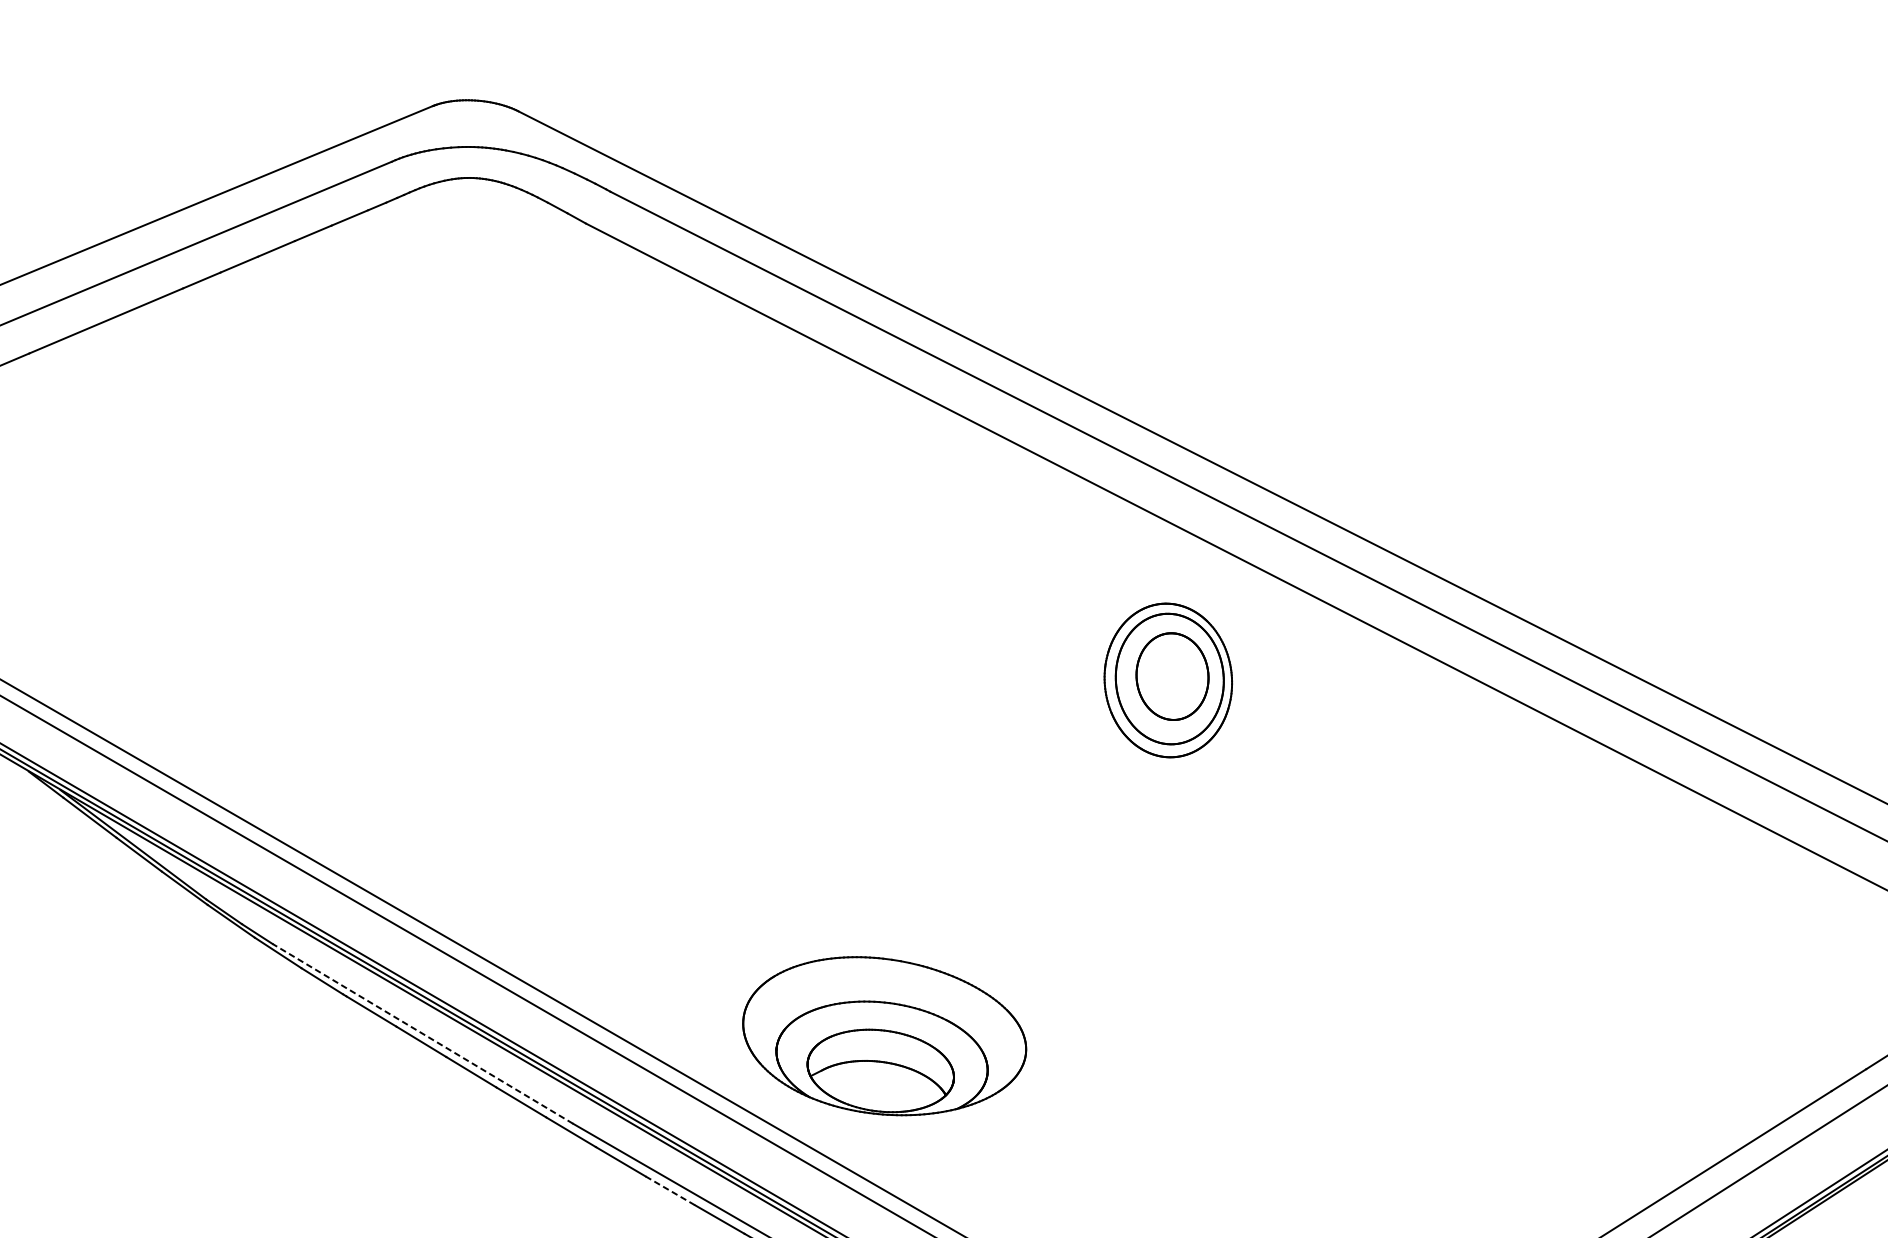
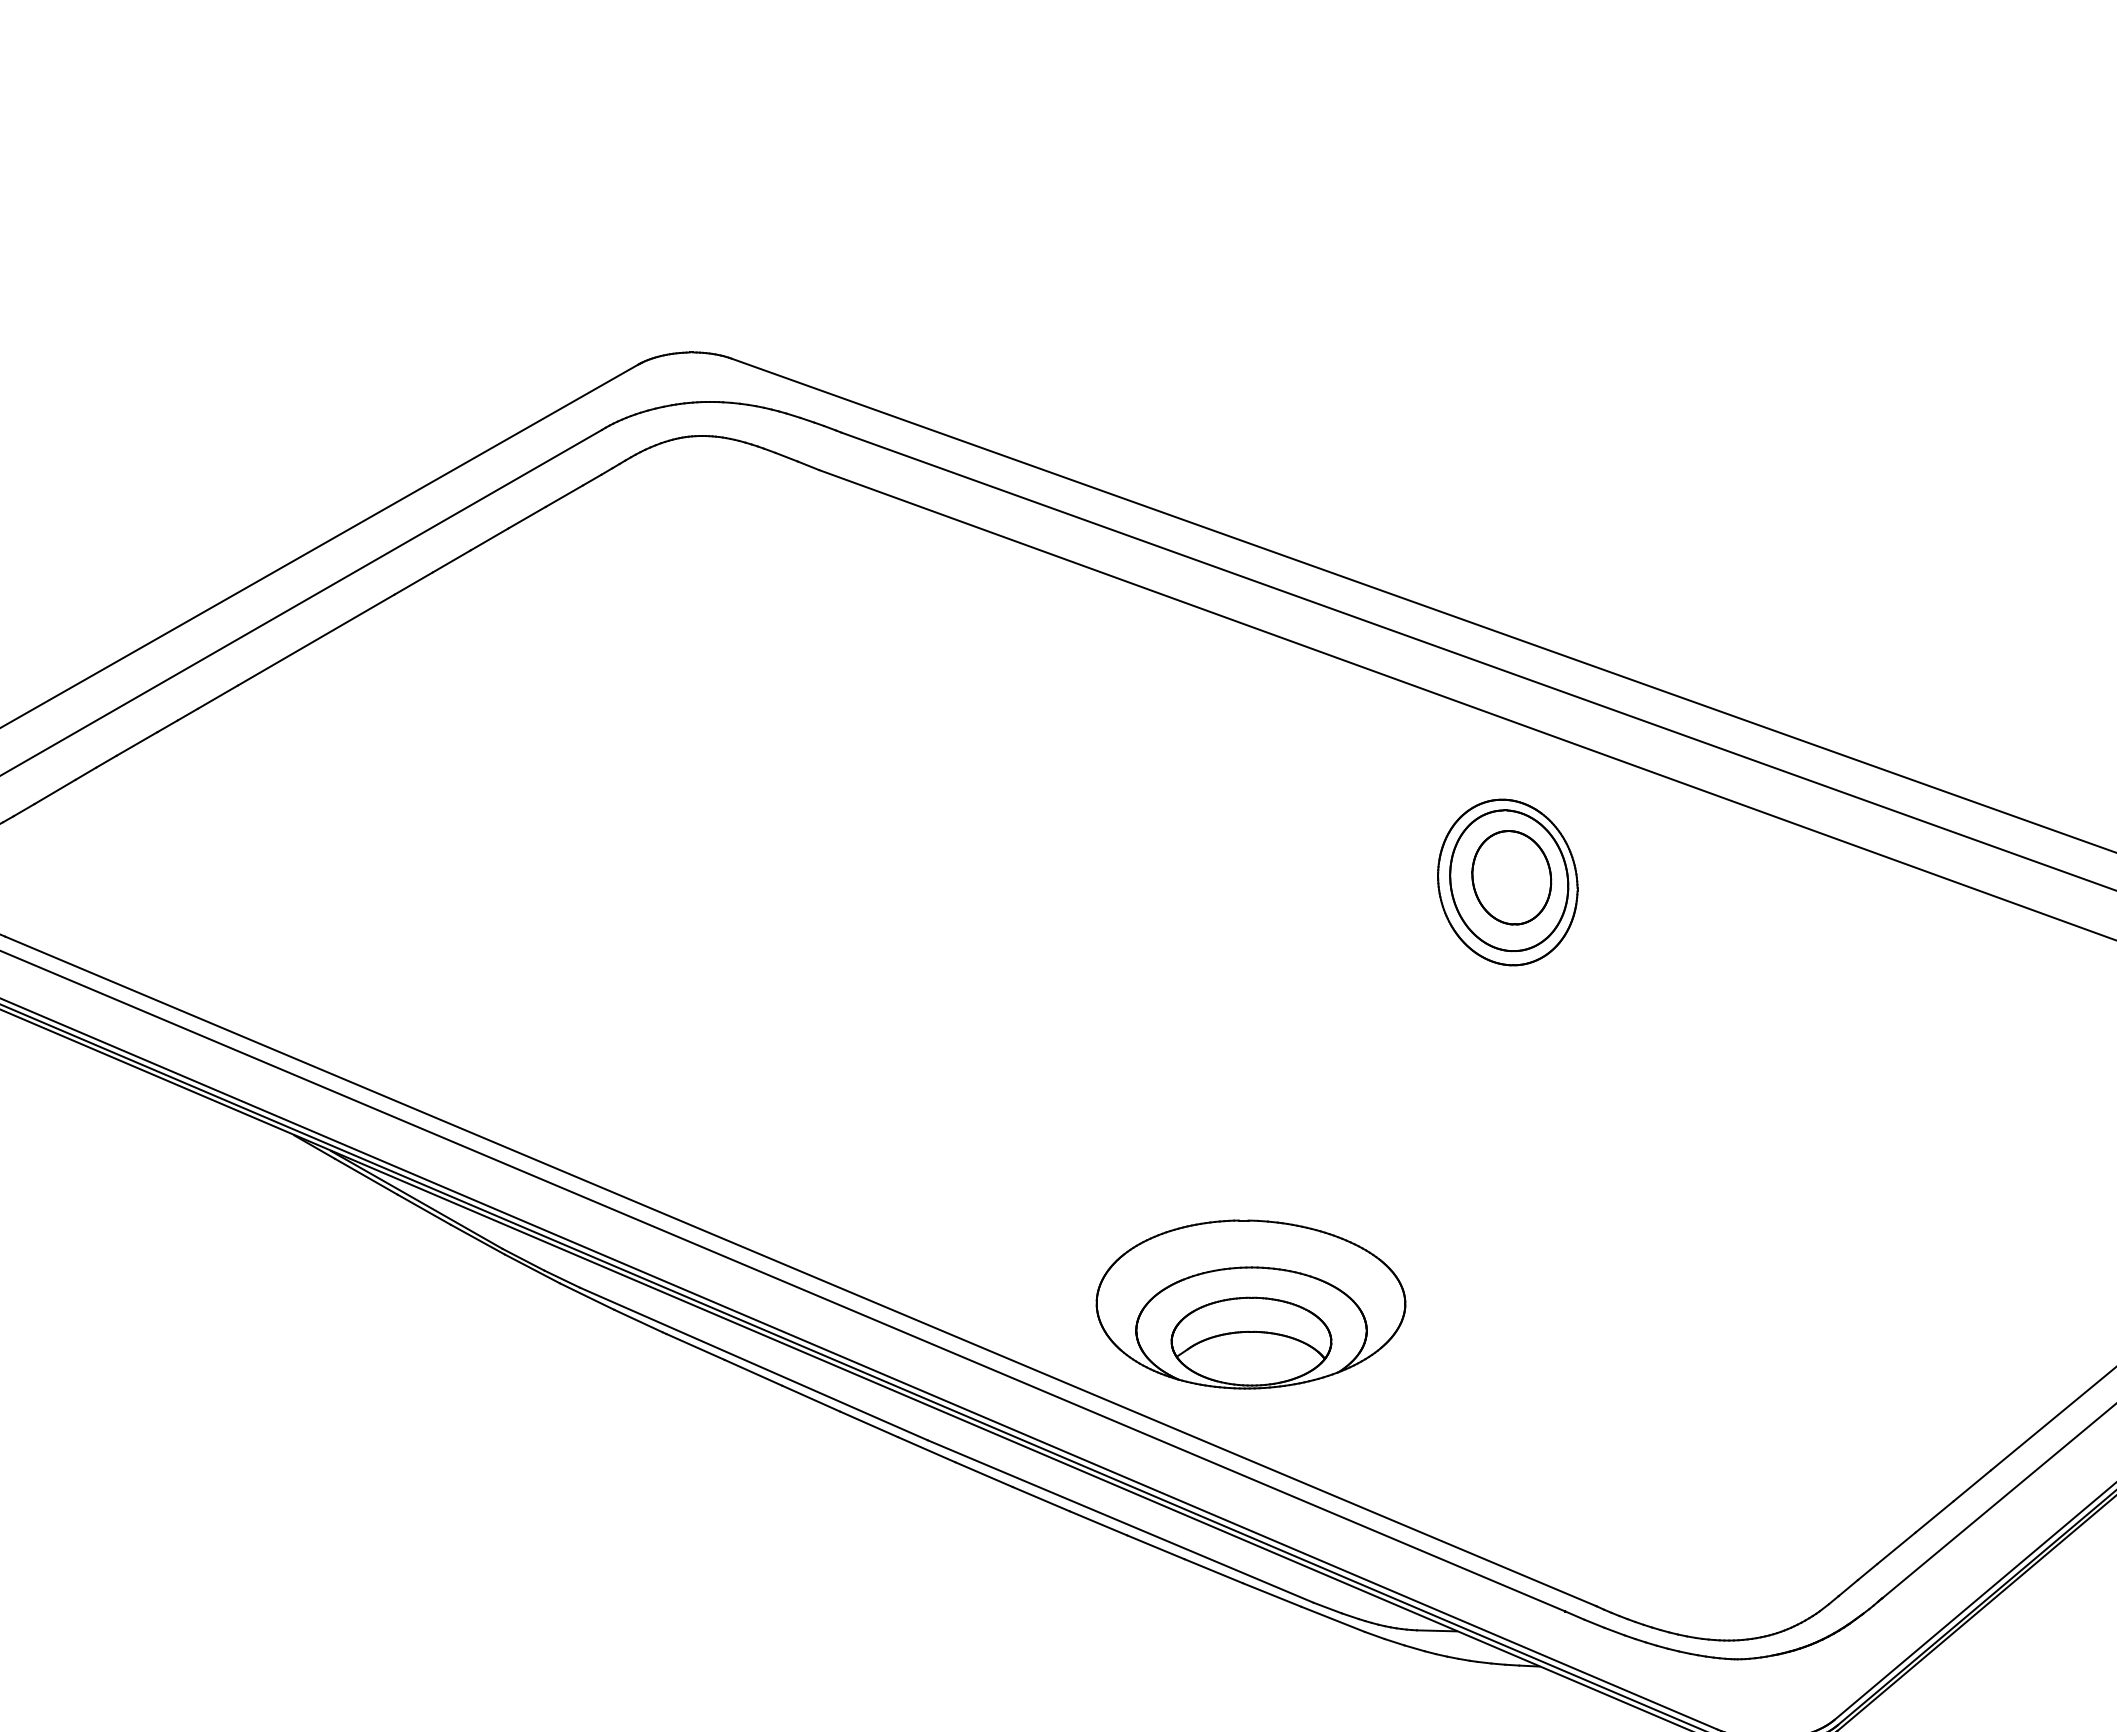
line: (422, 1033) -> (753, 1363), dashed -> solid
line: (669, 1190) -> (1040, 1499), dashed -> solid

